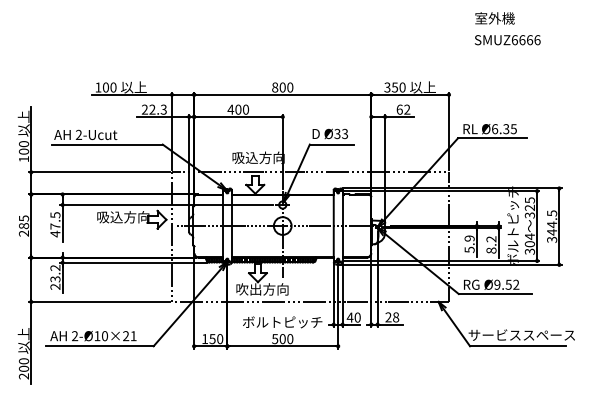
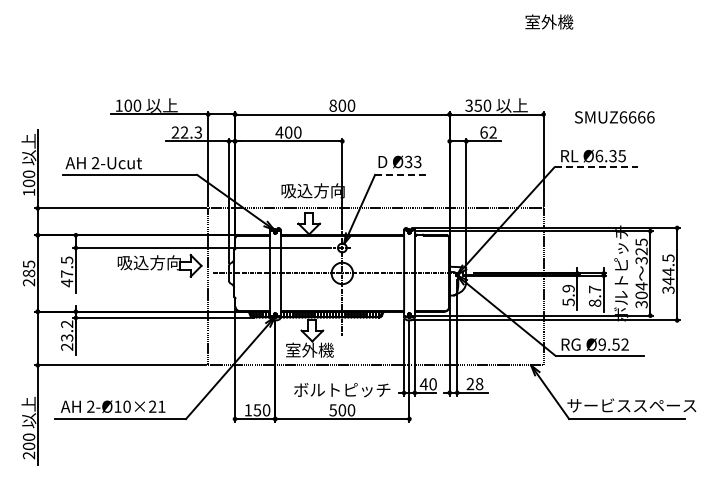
text: (495, 17) -> (549, 21), moved
text: (507, 40) -> (614, 117), moved
line: (492, 138) -> (596, 167), solid -> dashed
line: (331, 144) -> (401, 174), solid -> dashed
text: (490, 239) -> (594, 289), 8.2 -> 8.7
text: (262, 288) -> (317, 349), 吹出方向 -> 室外機

